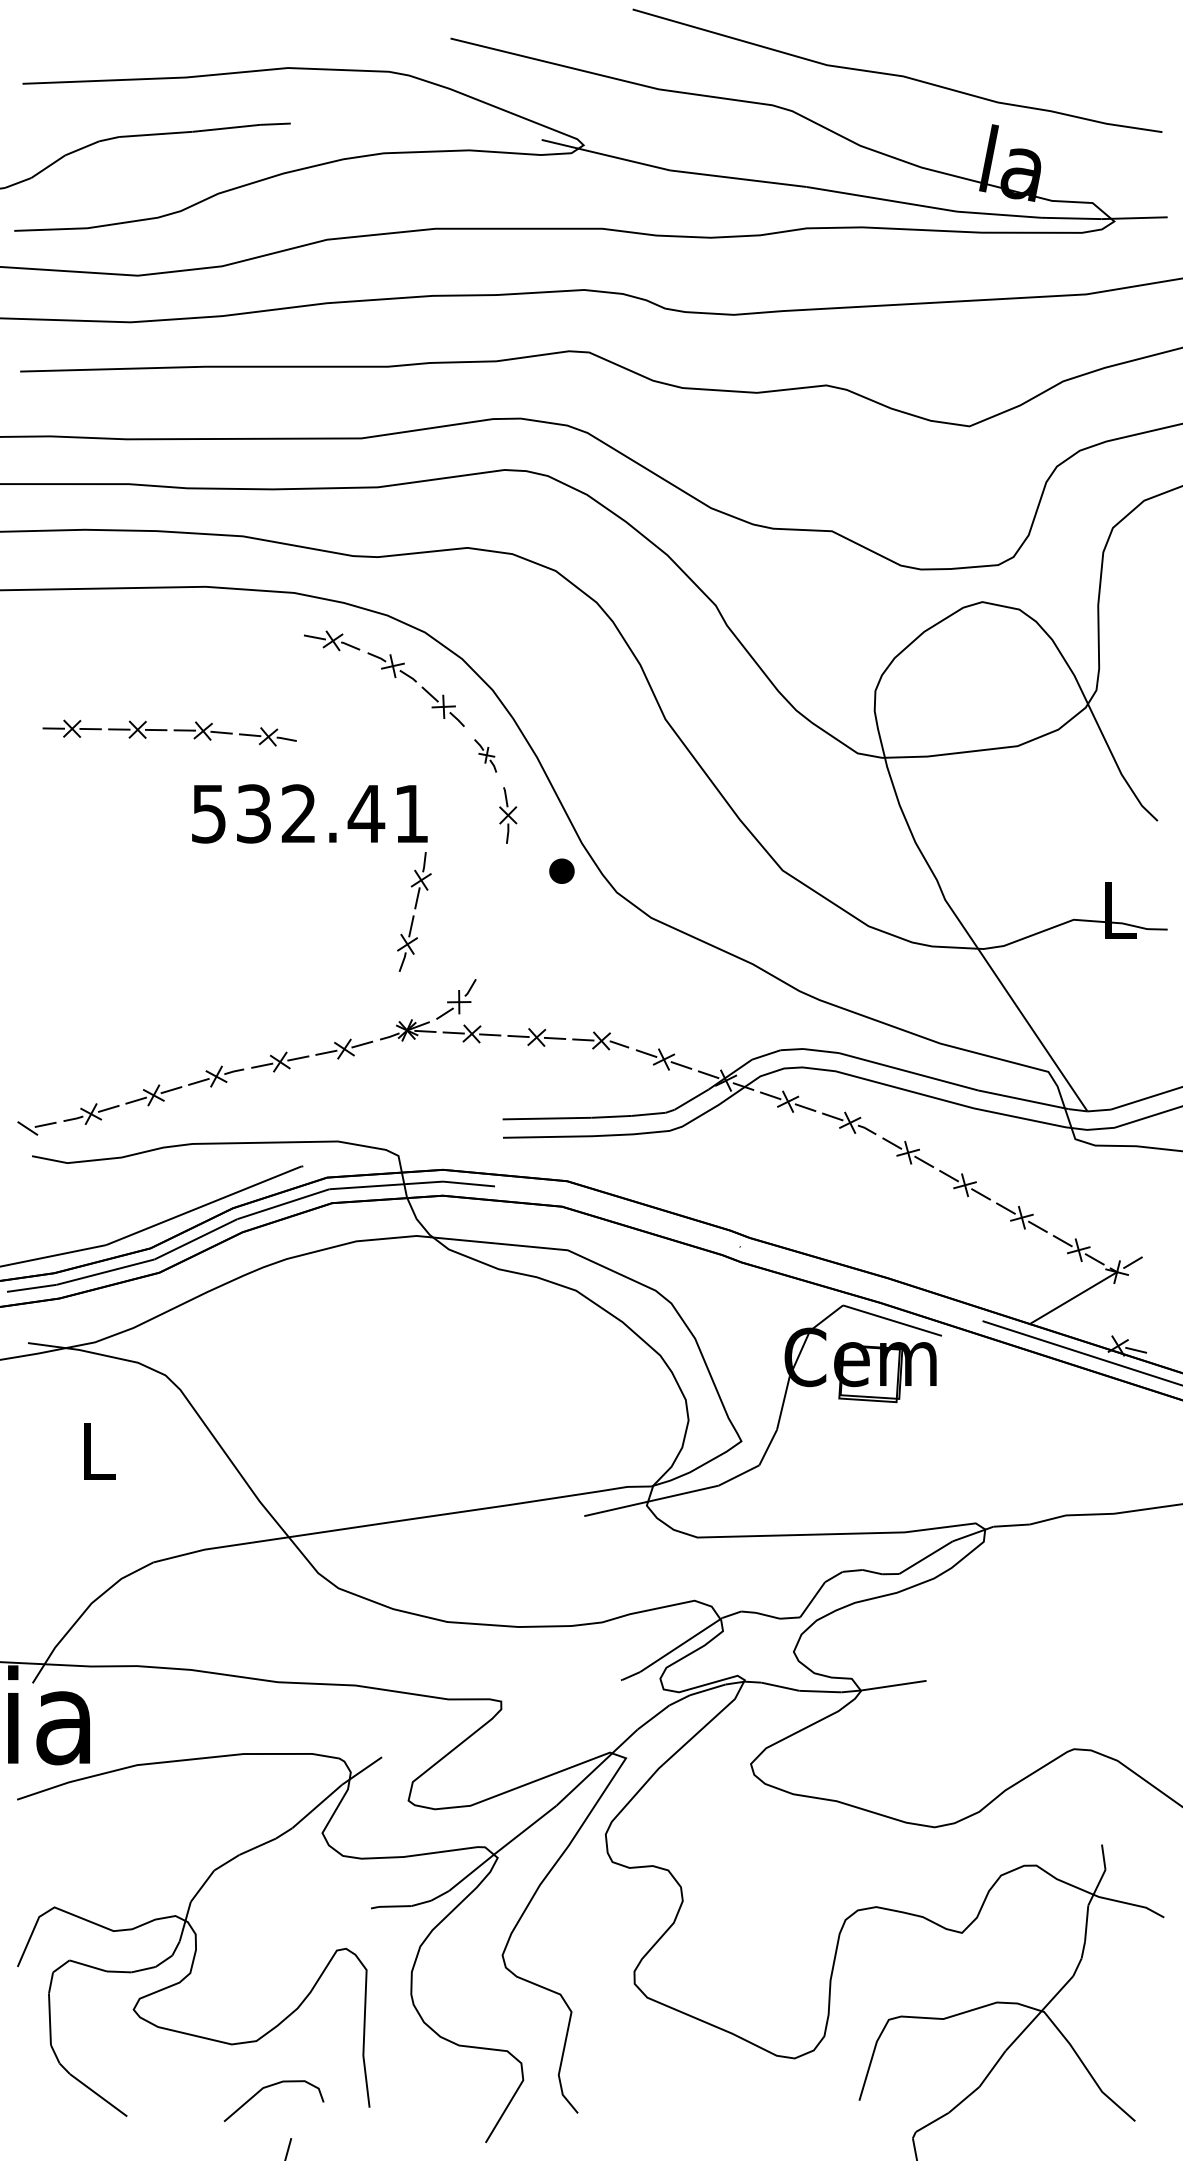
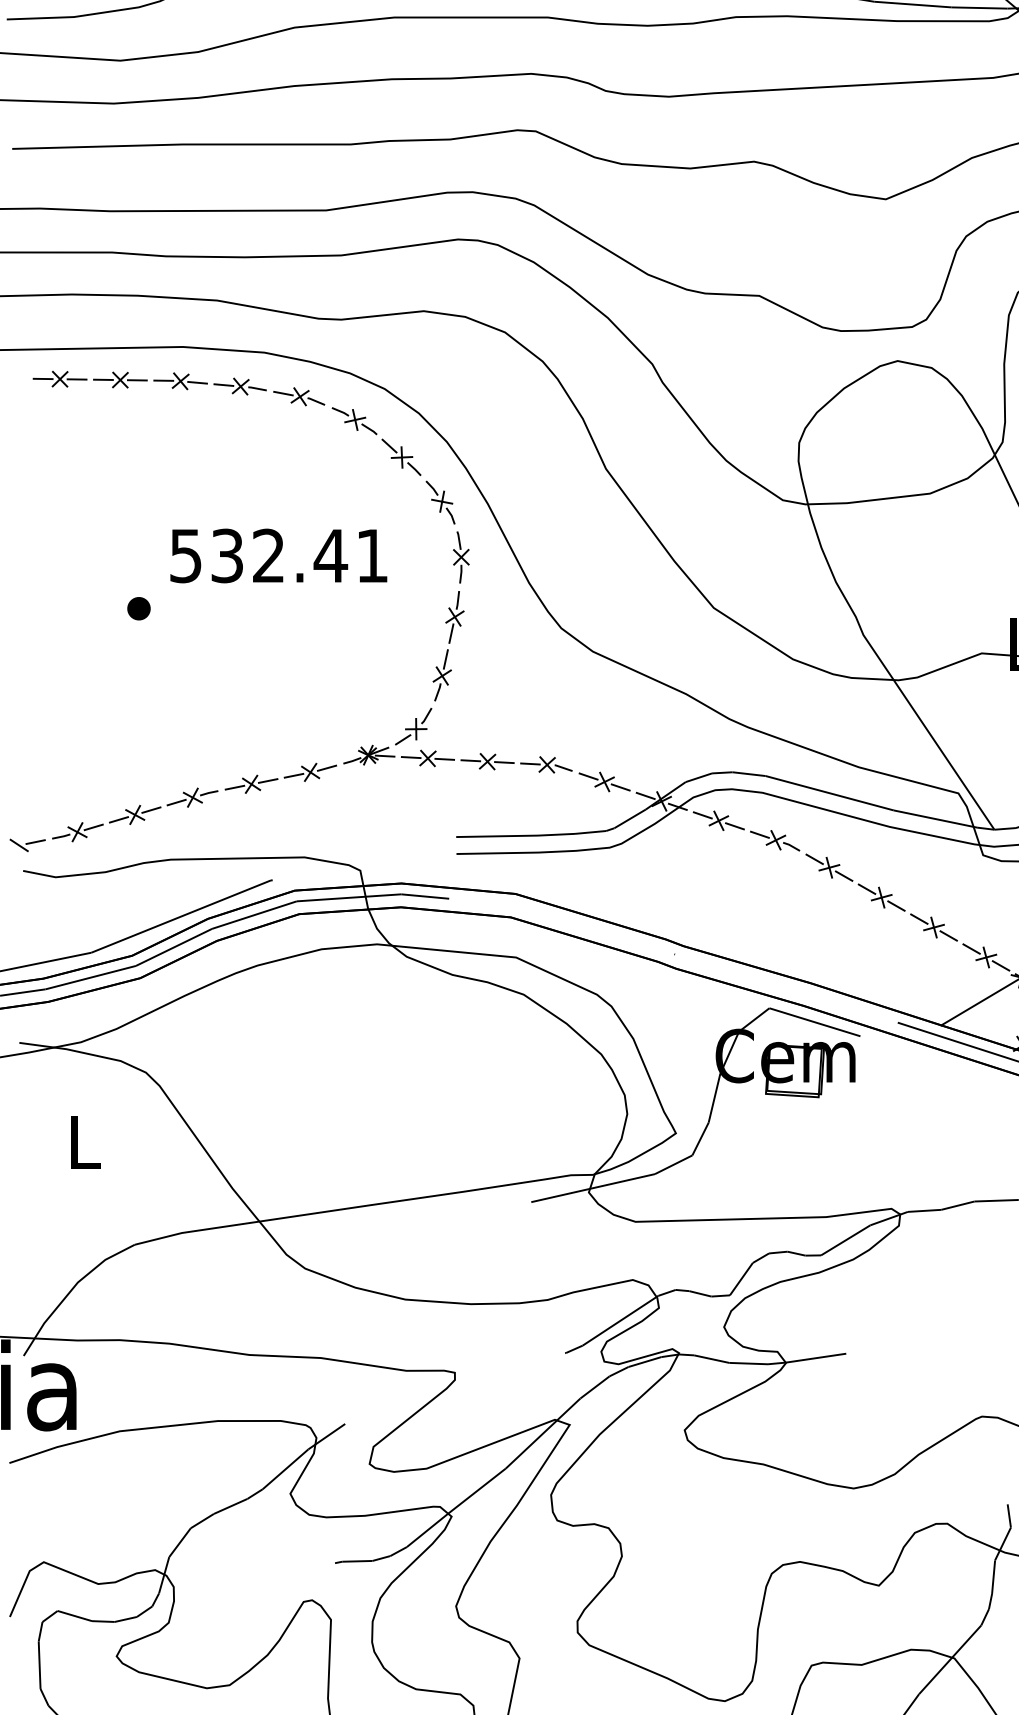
part: (169, 732) -> (149, 382), moved
part: (485, 755) -> (440, 502), size x1.43
part: (561, 870) -> (138, 608), moved
part: (414, 911) -> (448, 645), moved

